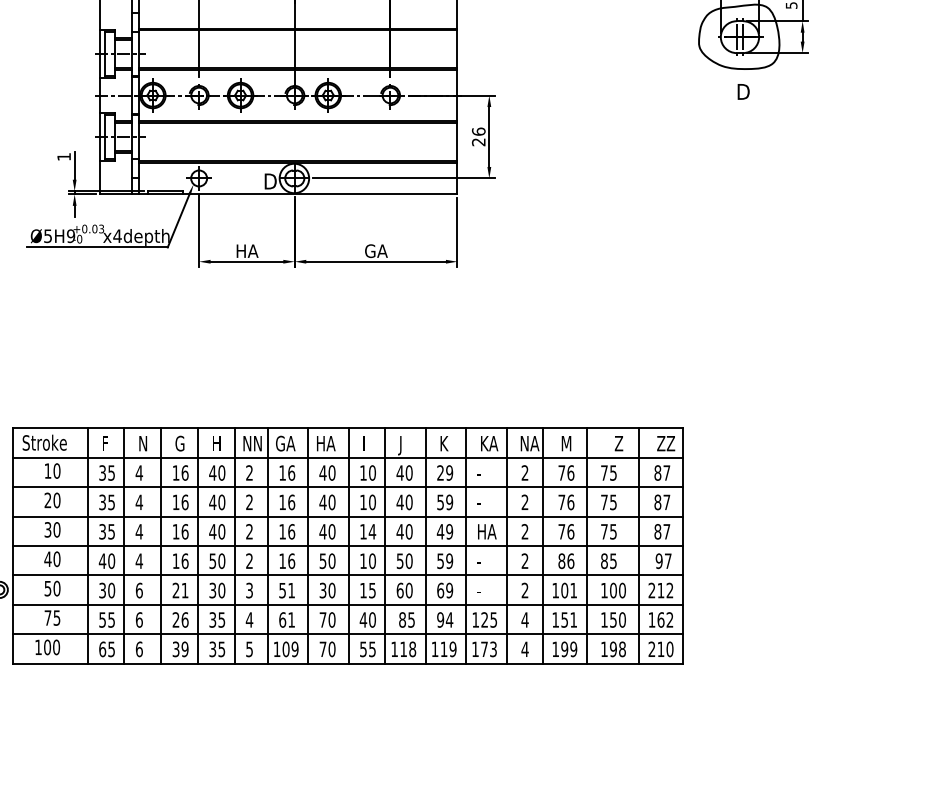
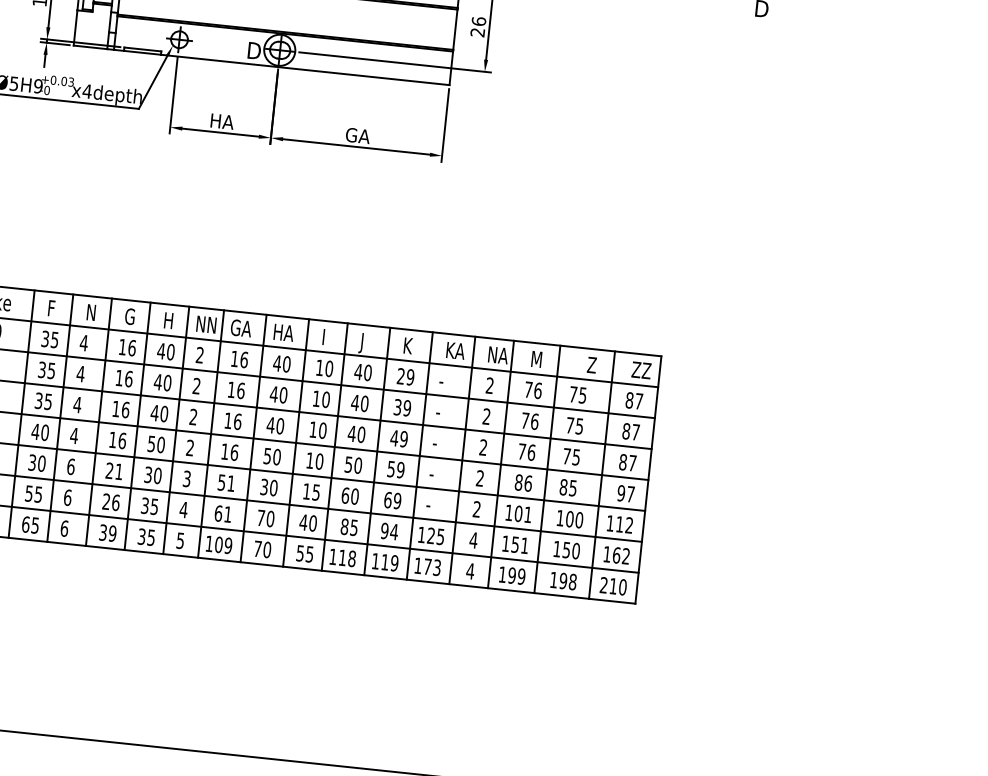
text: (440, 501) -> (397, 406), 59 -> 39
text: (372, 531) -> (322, 430), 14 -> 10
text: (486, 531) -> (442, 443), HA -> -
text: (651, 590) -> (609, 523), 212 -> 112

